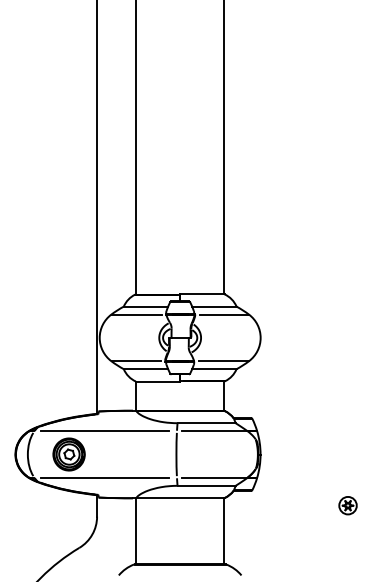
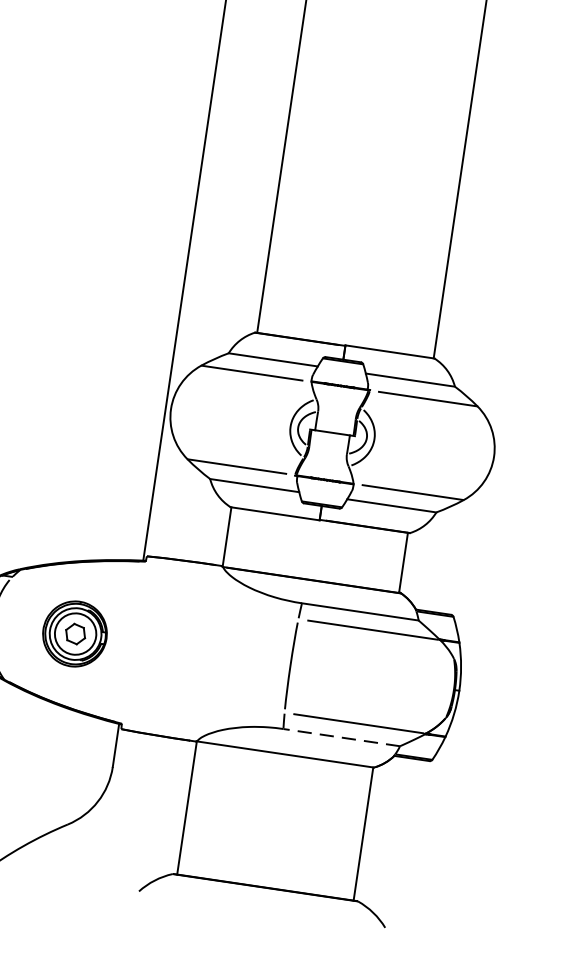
line: (104, 431) -> (152, 598), removed
line: (104, 477) -> (139, 690), removed
line: (206, 485) -> (341, 736), solid -> dashed

